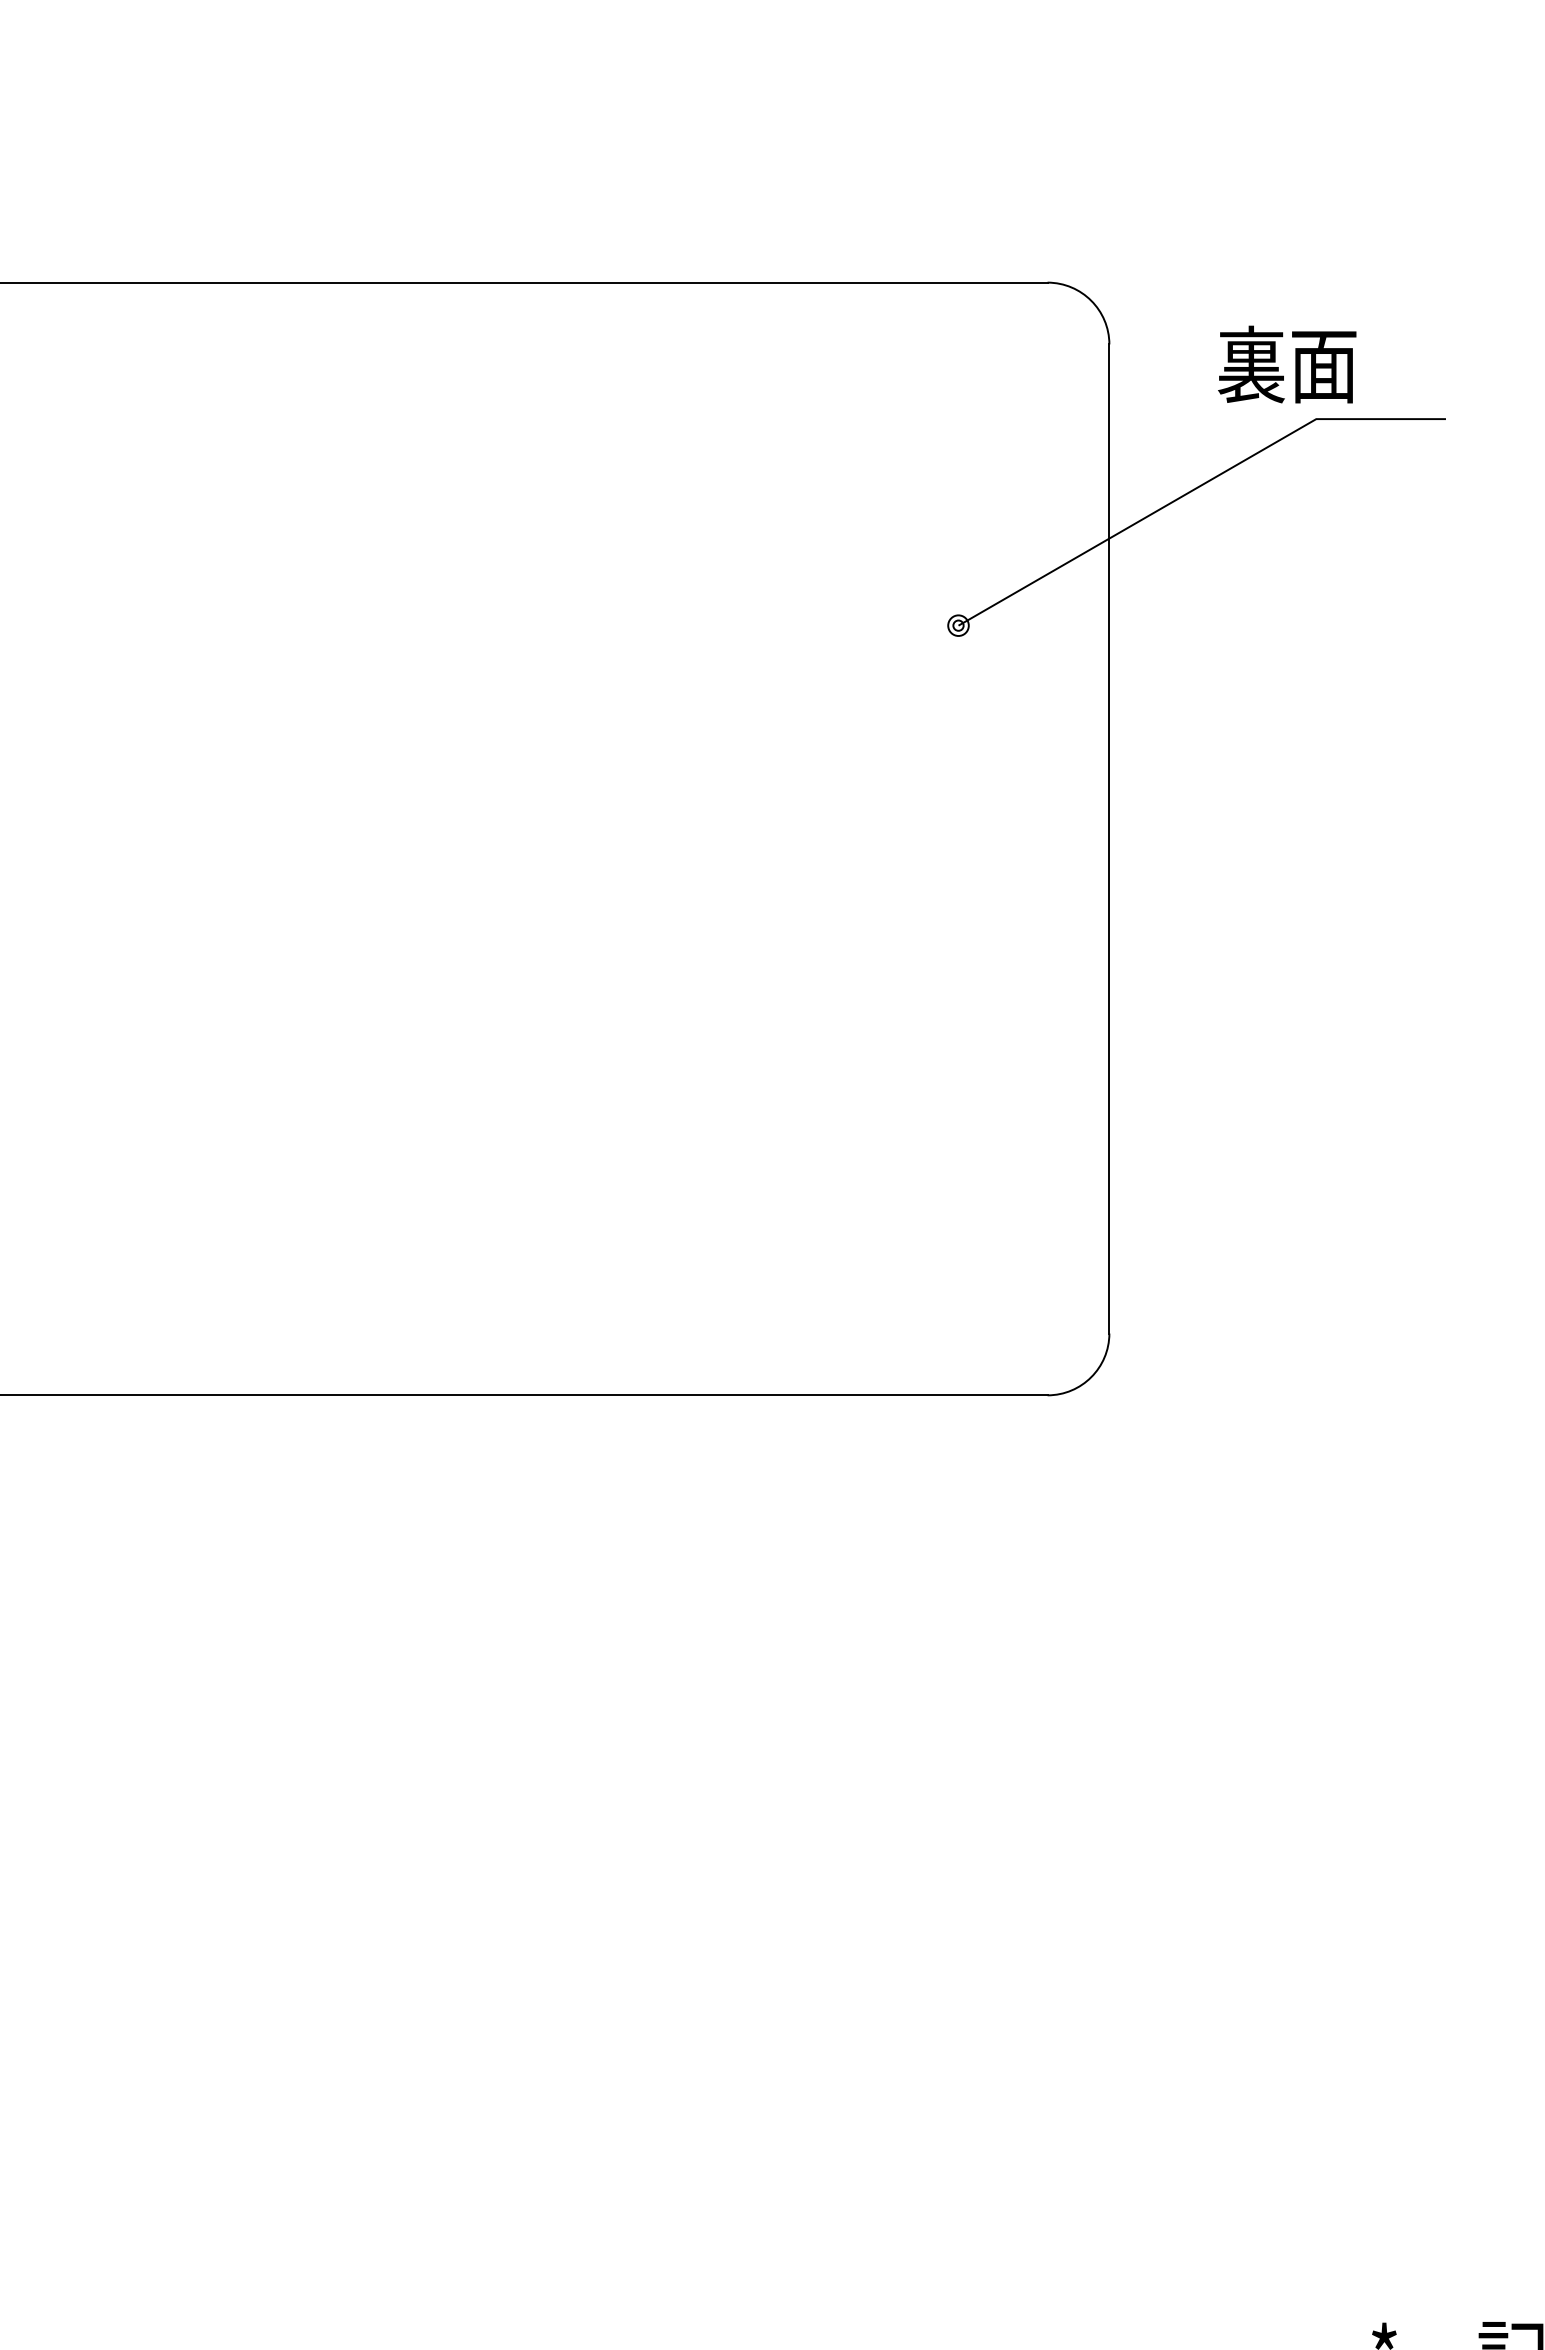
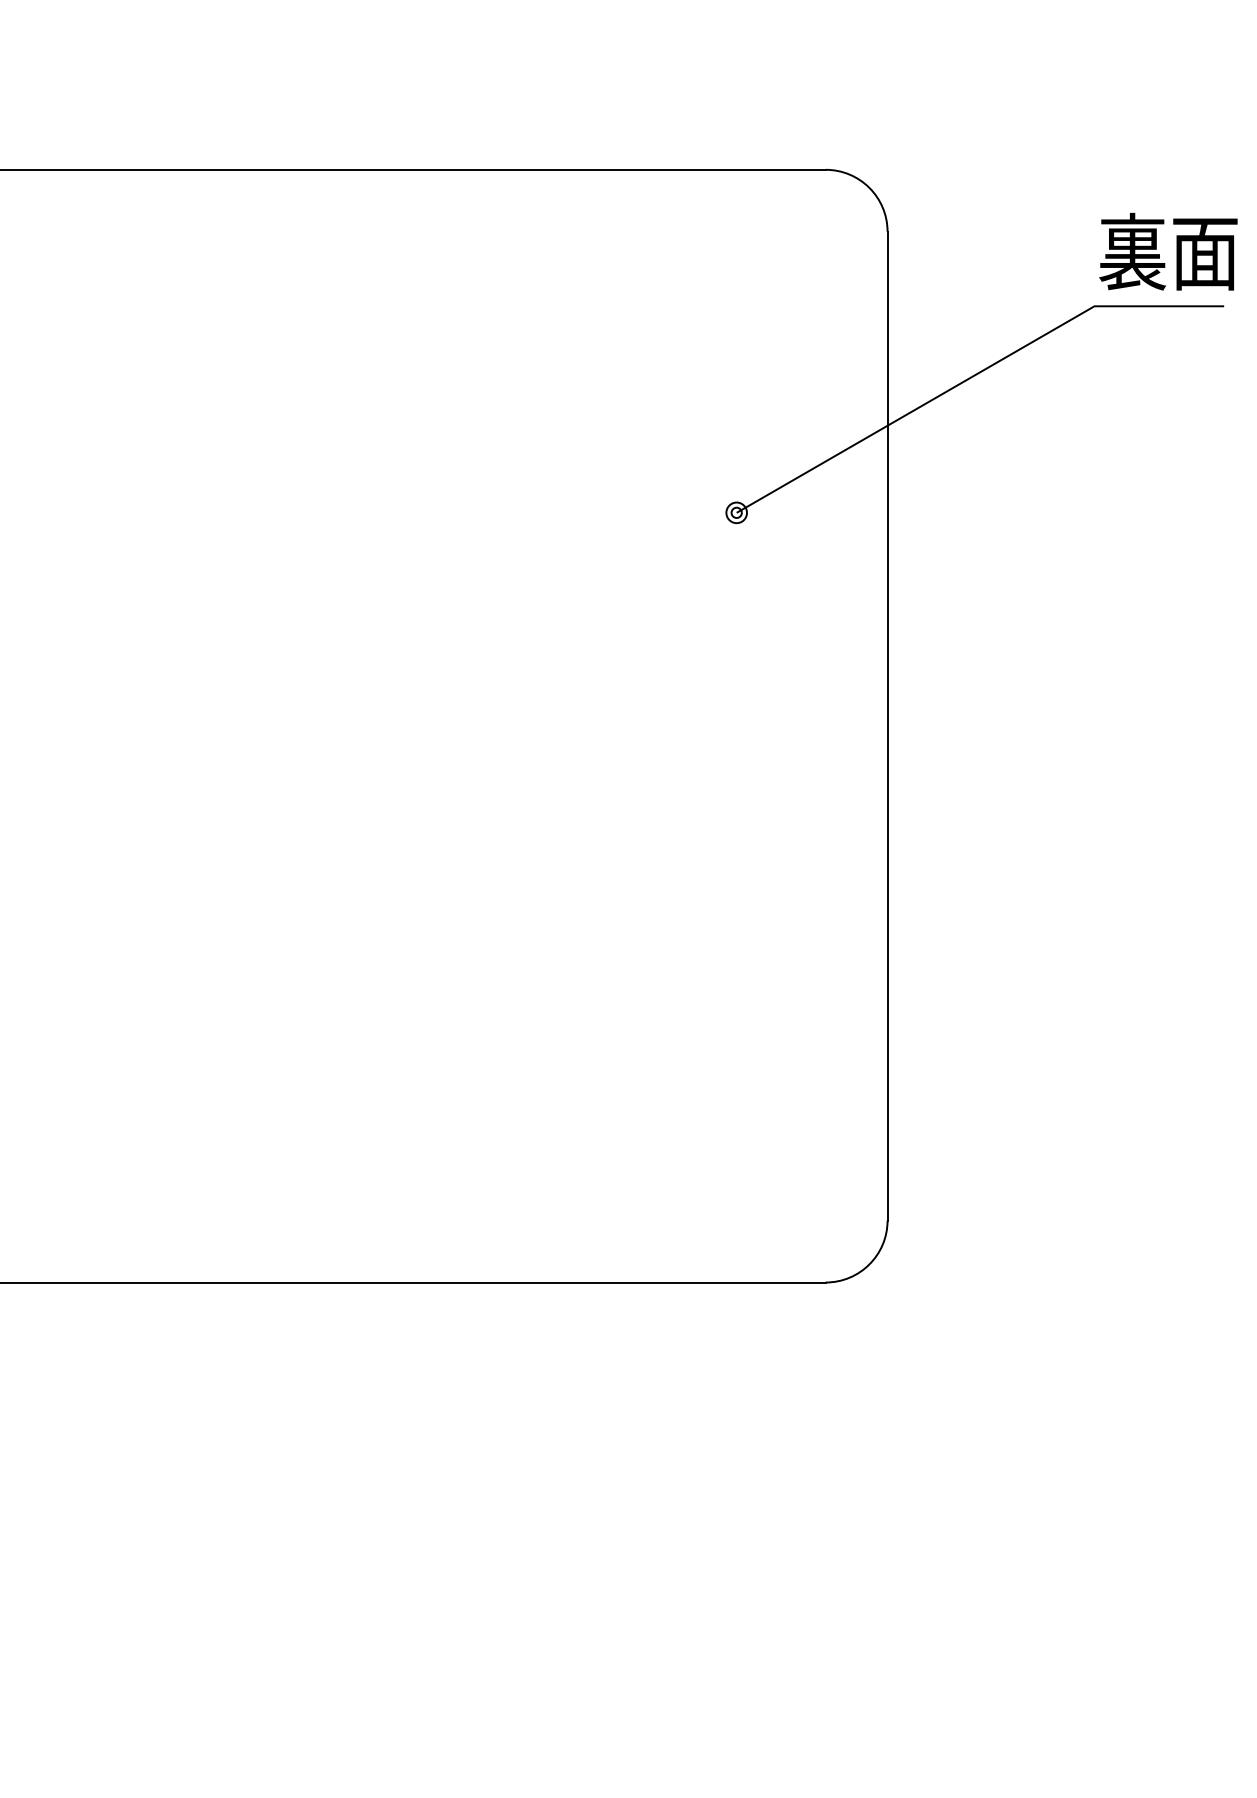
text: (1287, 364) -> (1168, 251), moved

